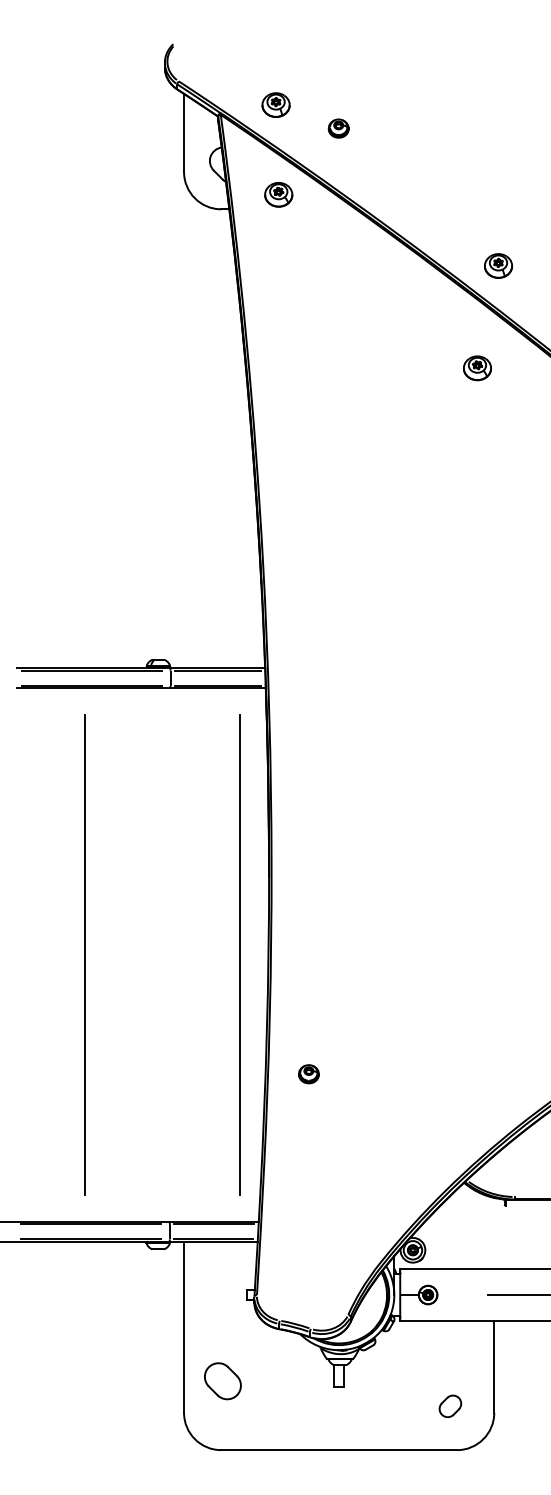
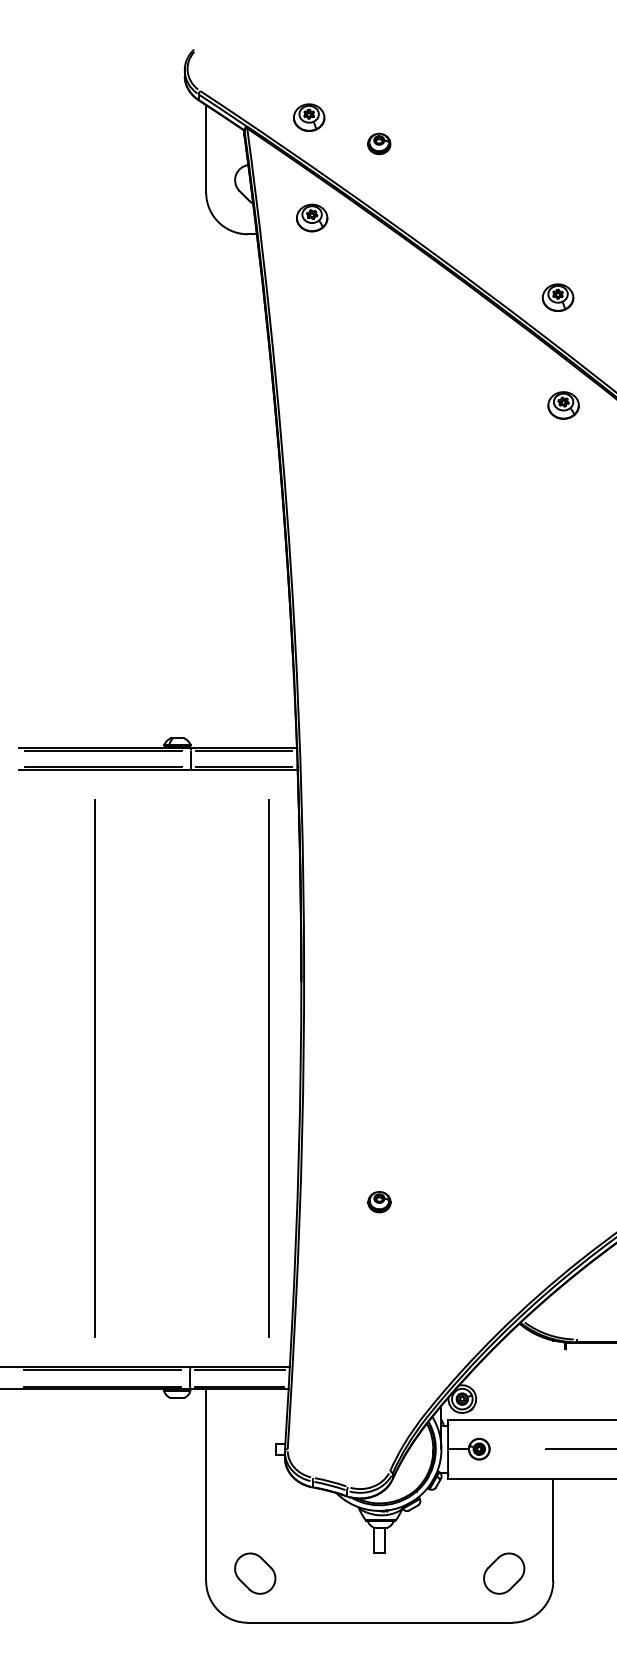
part: (477, 368) -> (563, 405), moved
part: (308, 1074) -> (378, 1202), moved
part: (222, 1381) -> (254, 1573), moved
part: (450, 1406) -> (504, 1573), size x1.67

